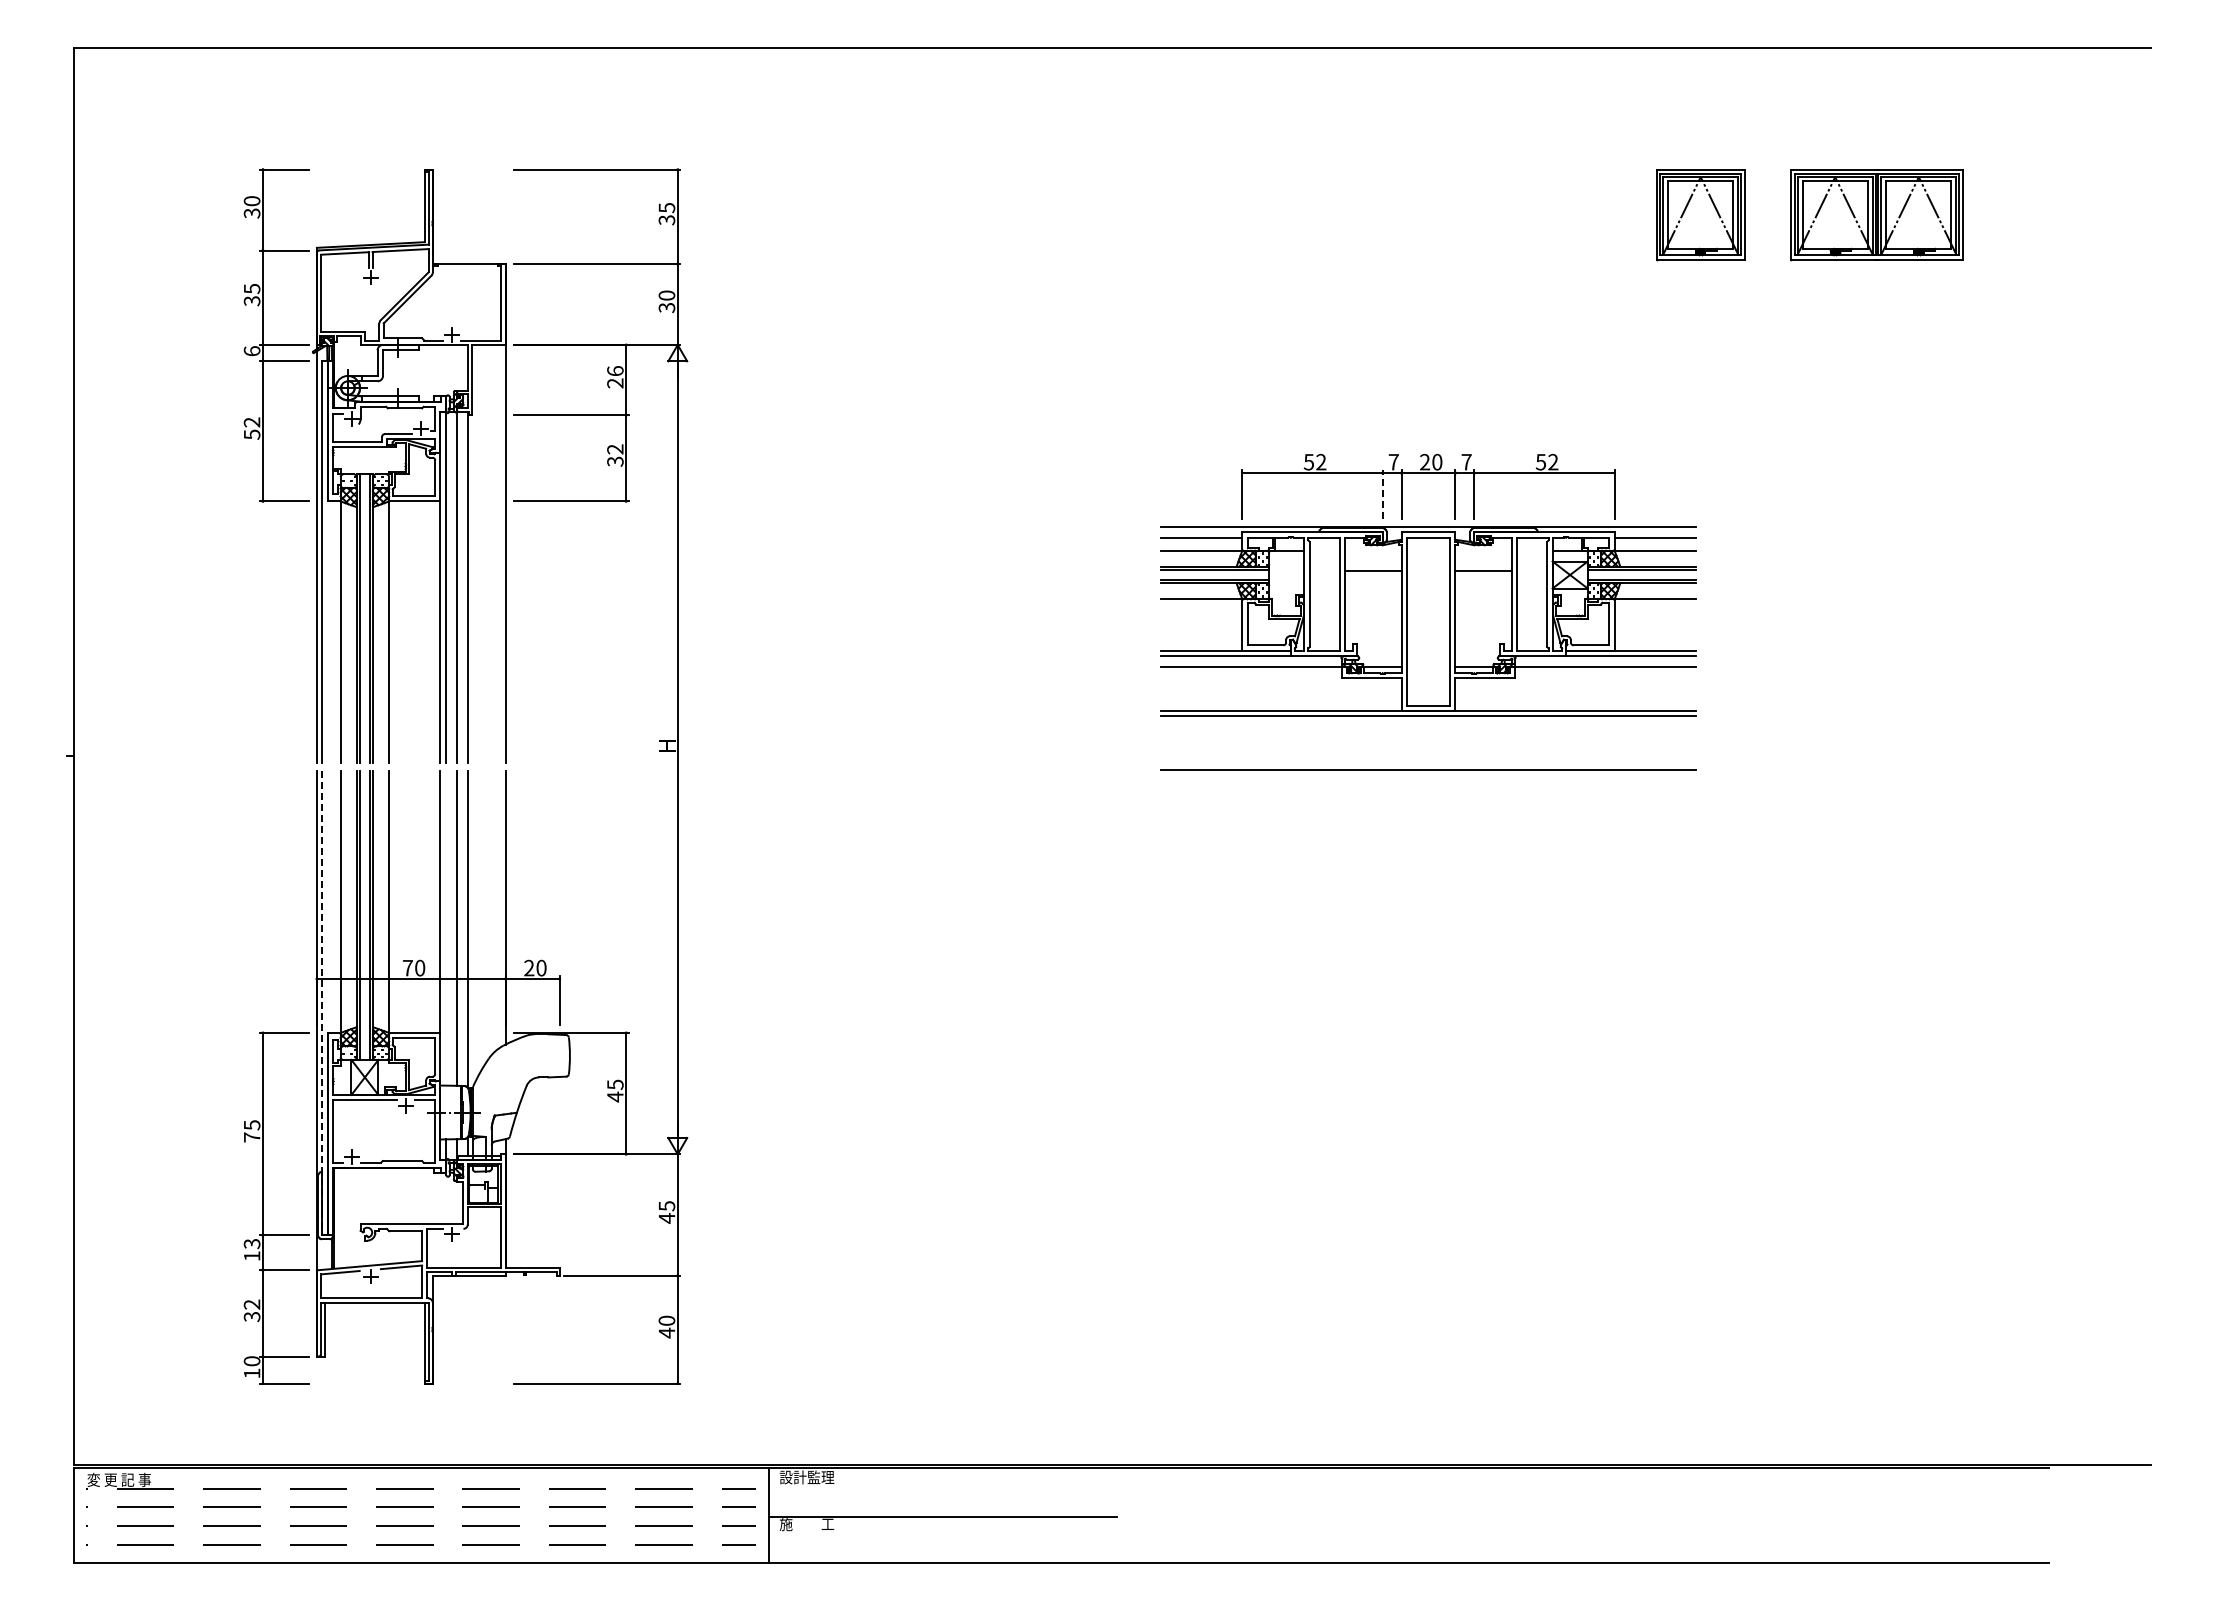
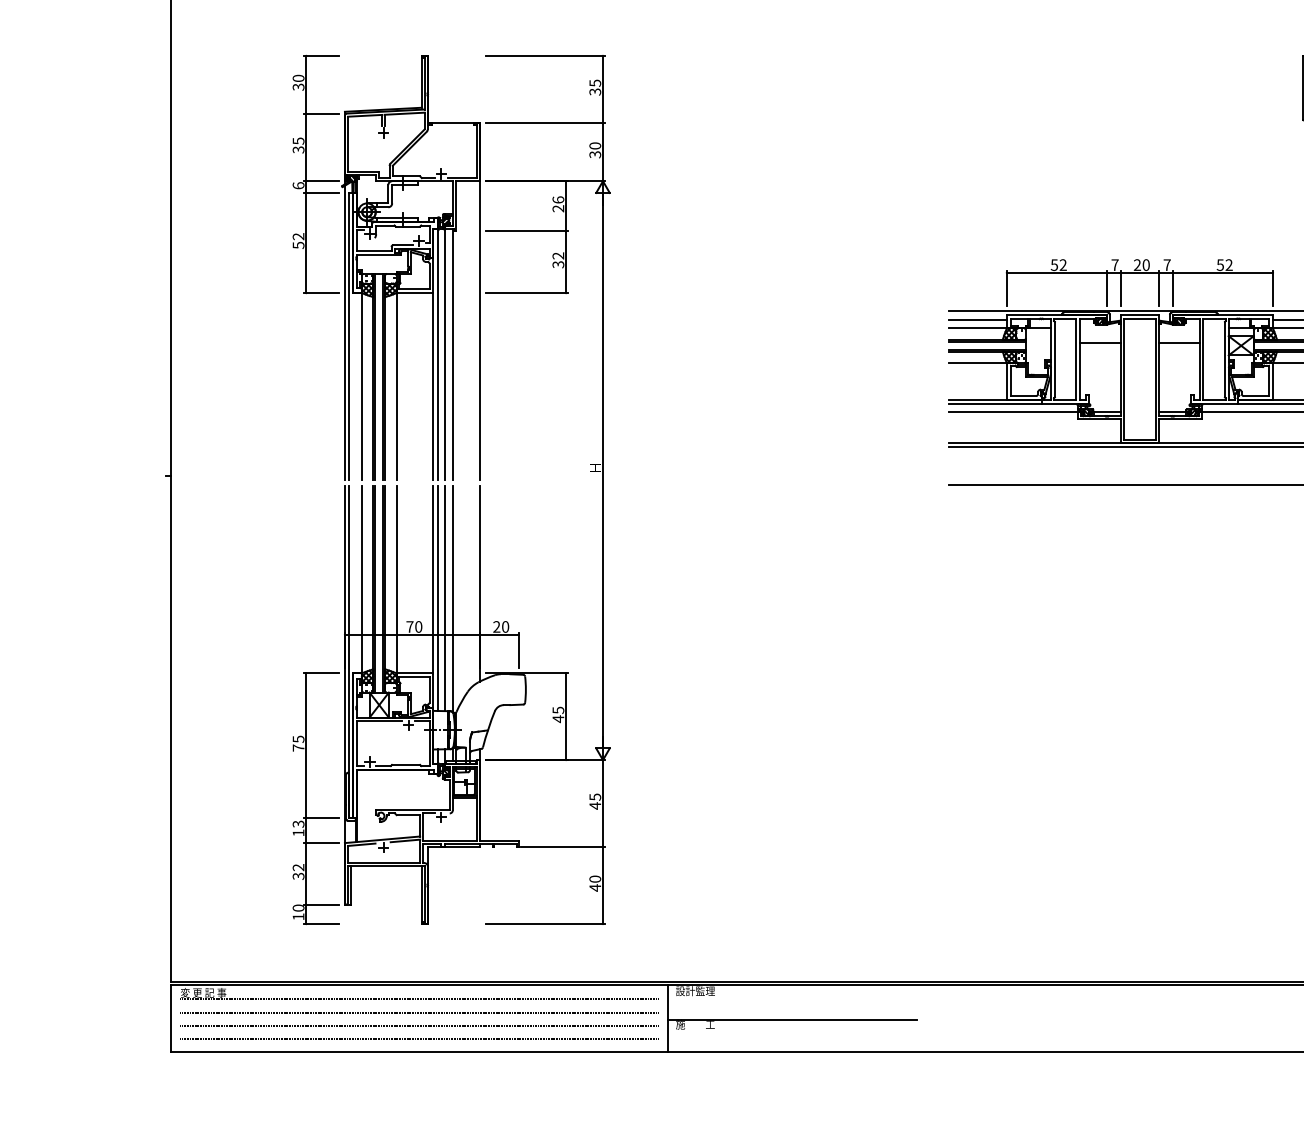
line: (1382, 494) -> (1107, 288), dashed -> solid
line: (446, 928) -> (437, 598), added
line: (322, 1003) -> (348, 652), dashed -> solid

